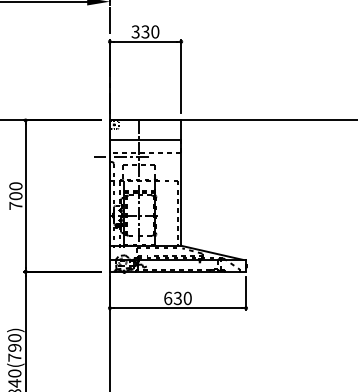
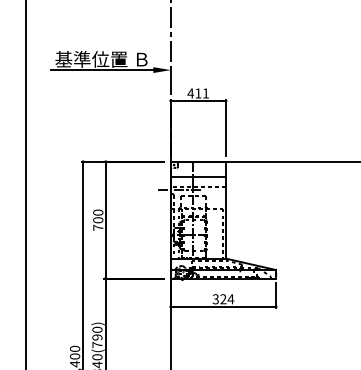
text: (145, 31) -> (198, 93), 330 -> 411
text: (178, 298) -> (223, 299), 630 -> 324

